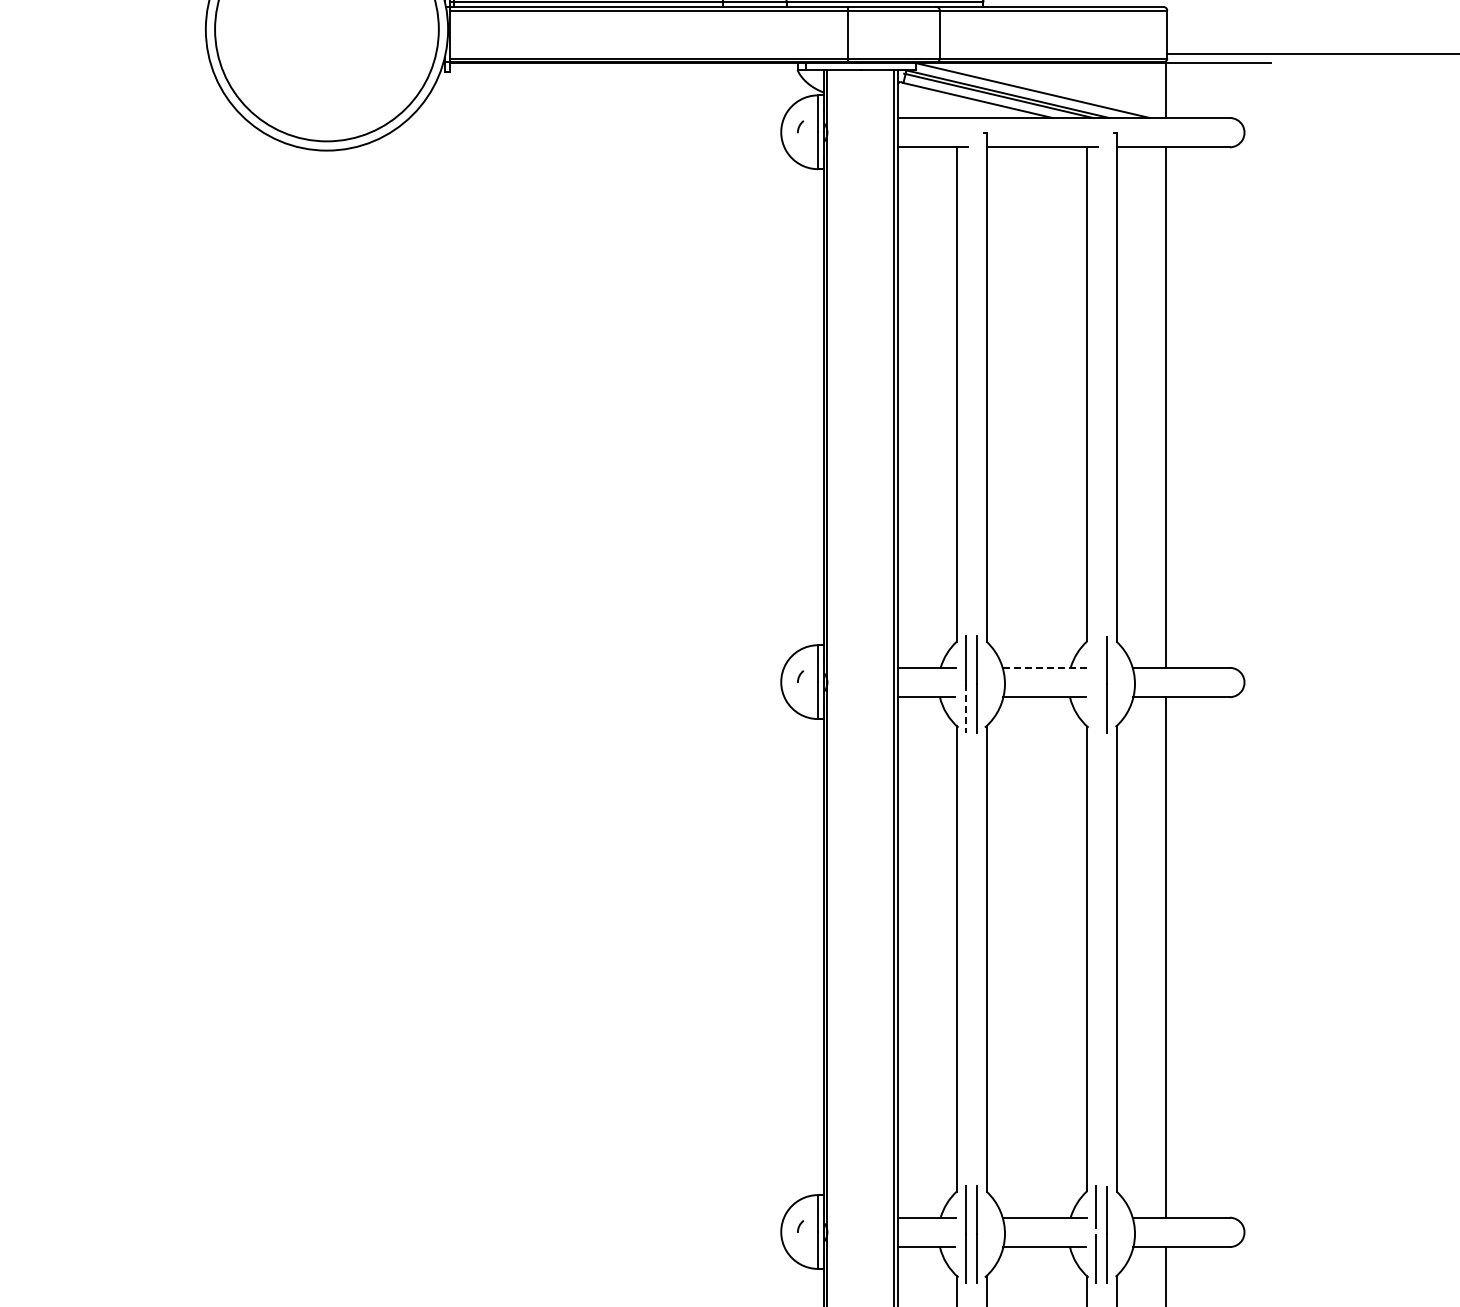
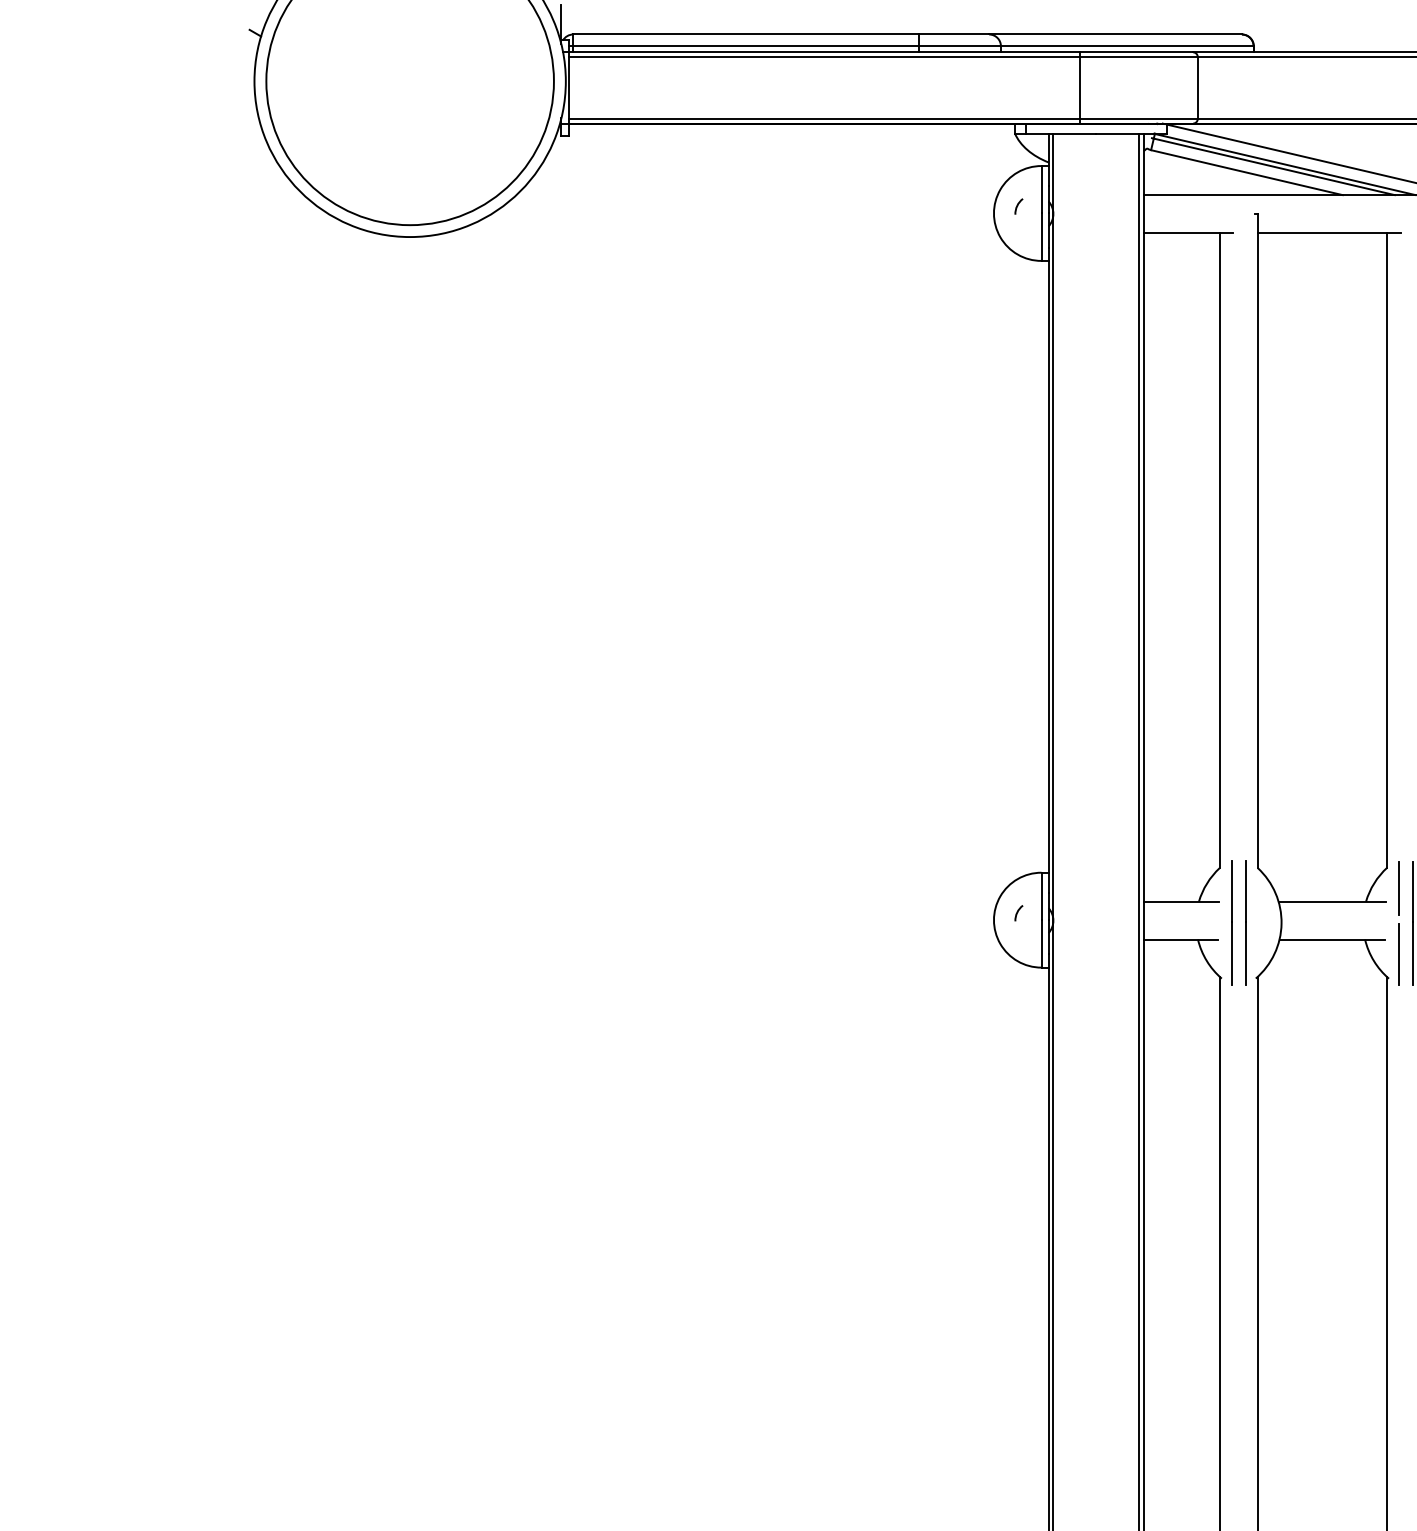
line: (1096, 657) -> (1399, 888), added
line: (1044, 667) -> (1332, 901), dashed -> solid
line: (966, 708) -> (1232, 954), dashed -> solid
line: (1096, 708) -> (1399, 954), added

